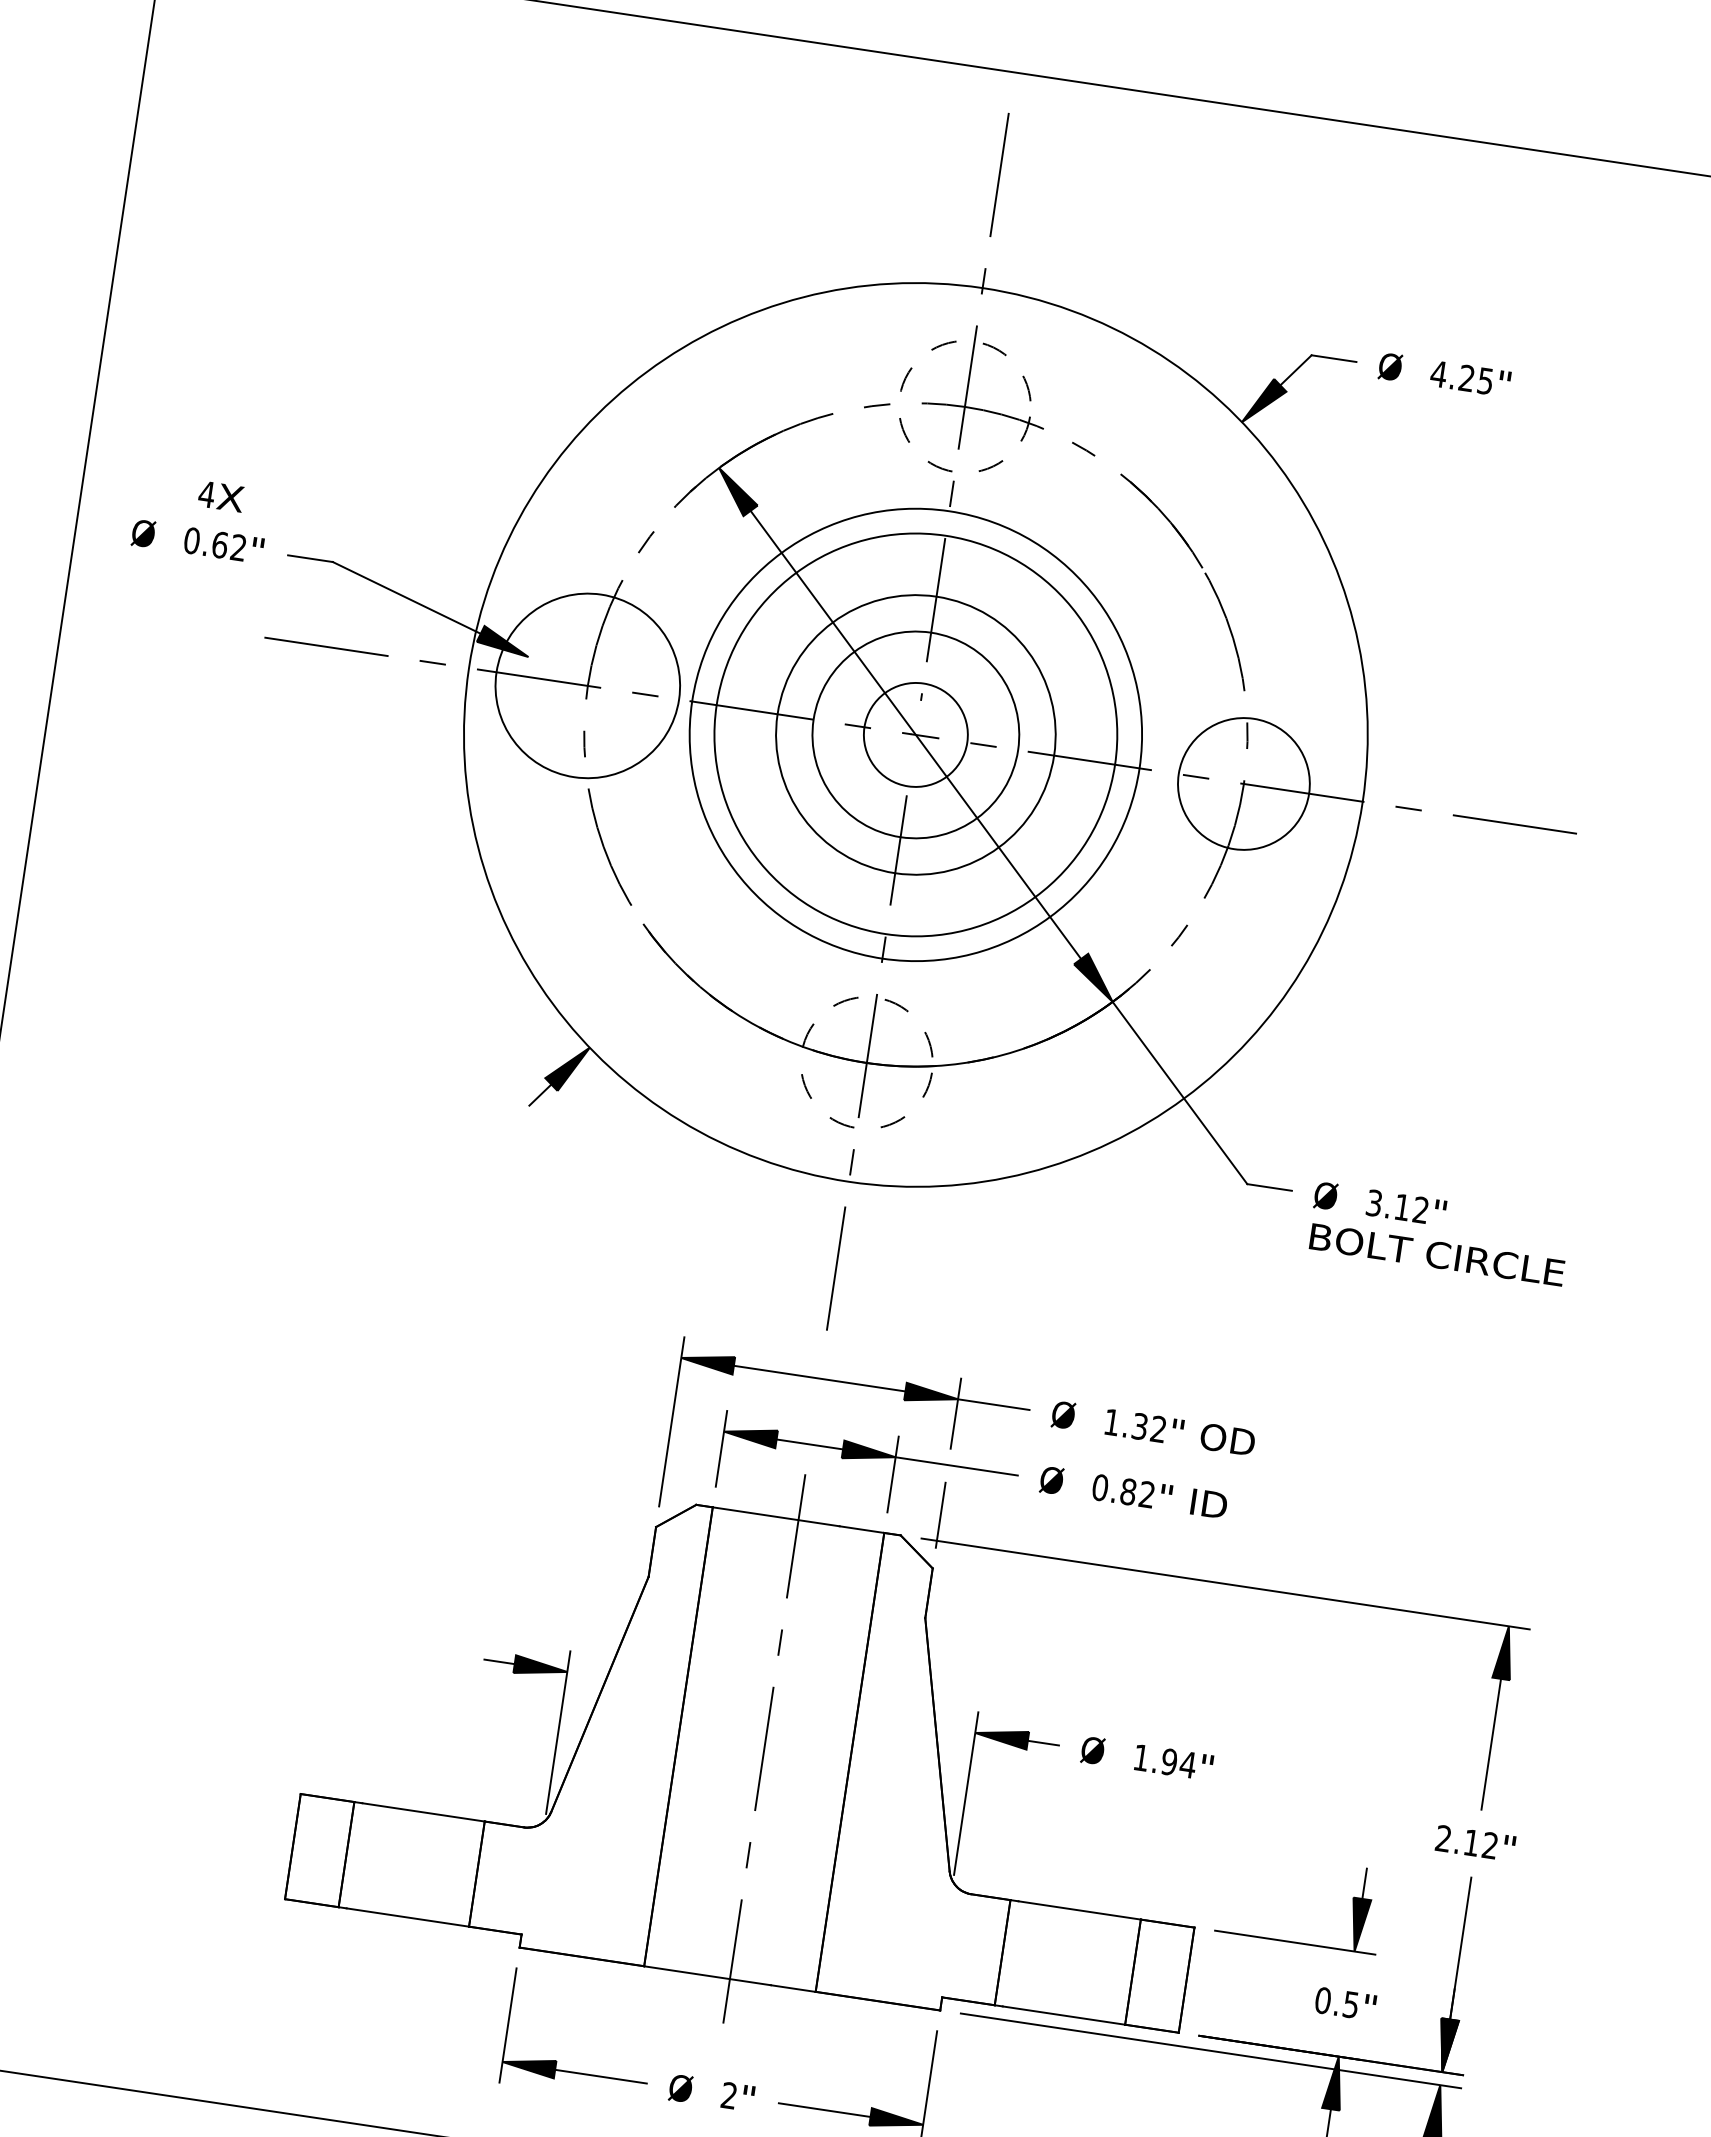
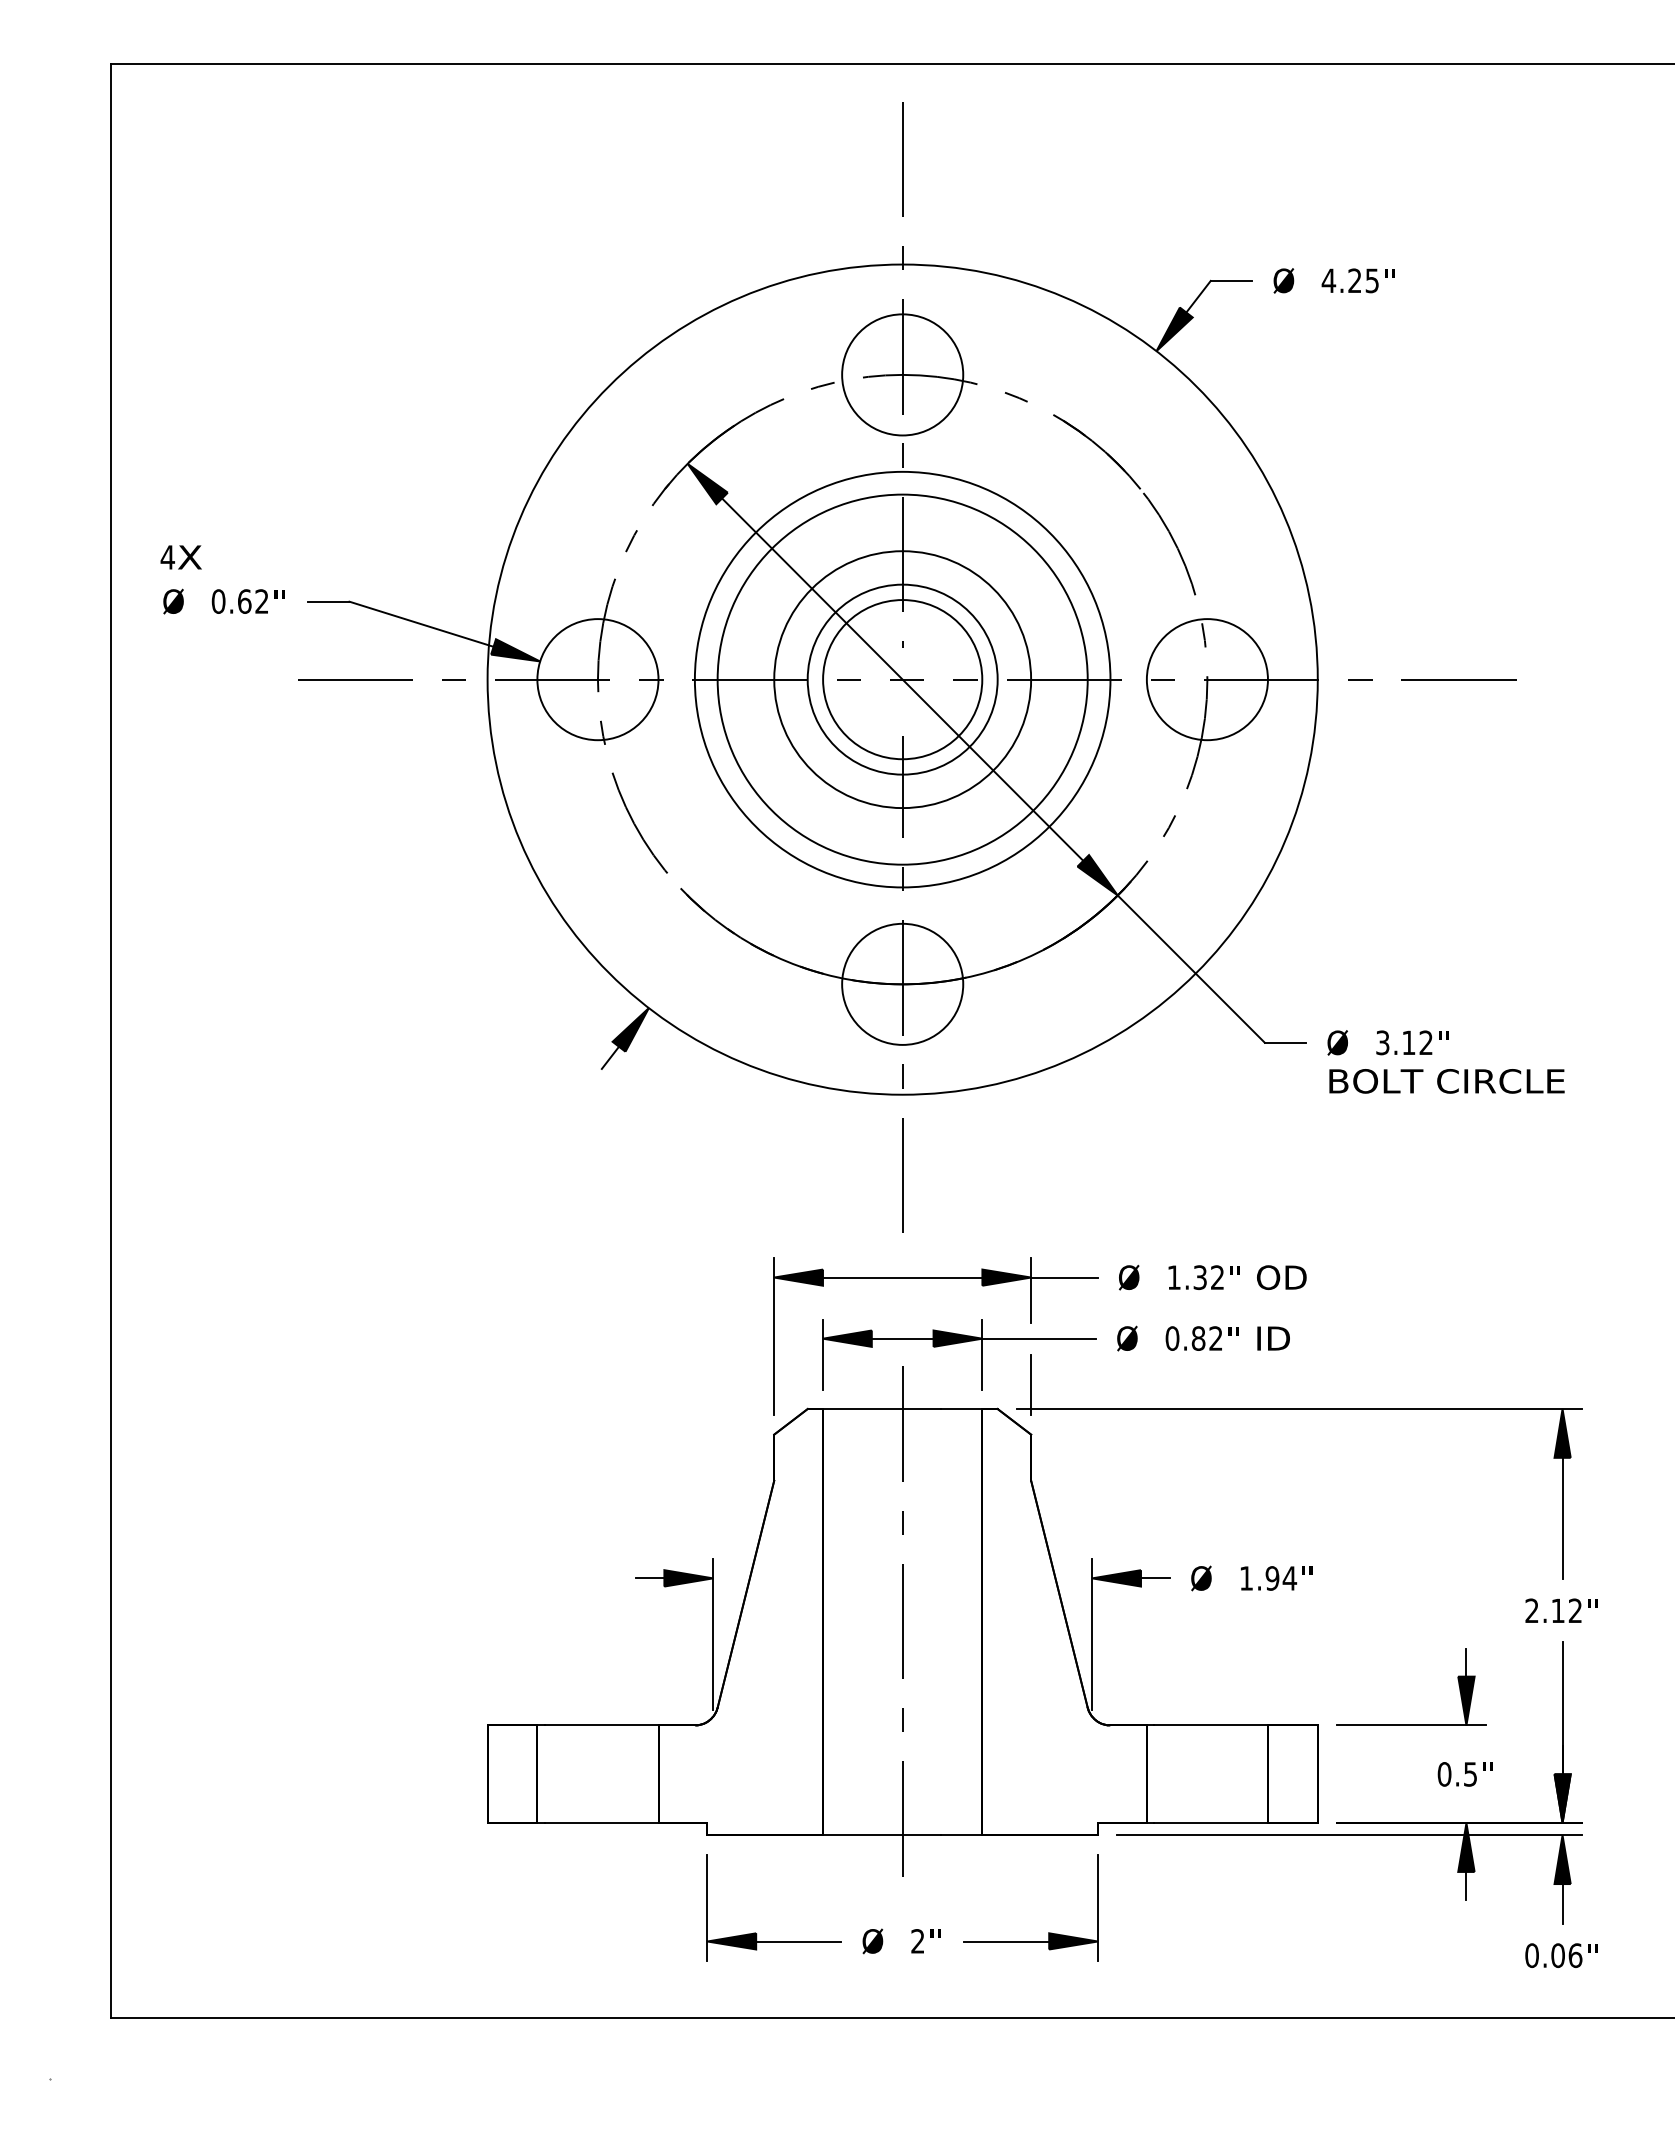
circle: (964, 406) -> (902, 374), dashed -> solid
text: (220, 496) -> (180, 557), moved
circle: (587, 685) -> (597, 679), size x0.71
circle: (915, 734) -> (902, 679), size x1.67
circle: (866, 1062) -> (902, 983), dashed -> solid

